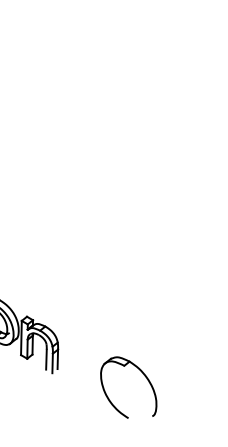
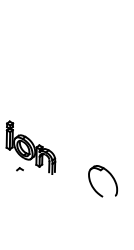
part: (145, 380) -> (111, 177), moved

